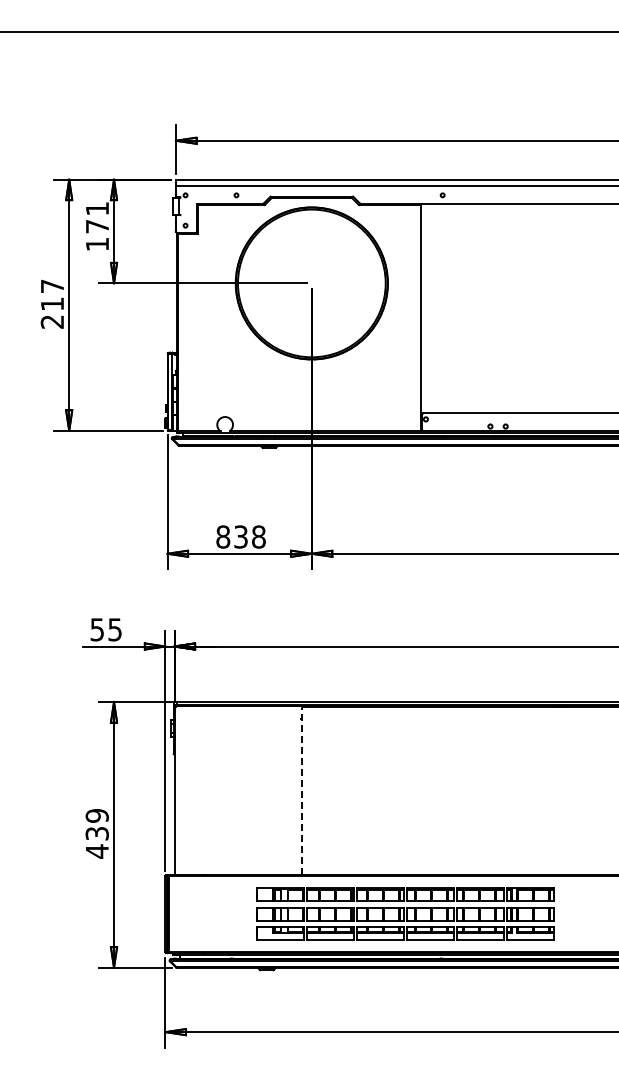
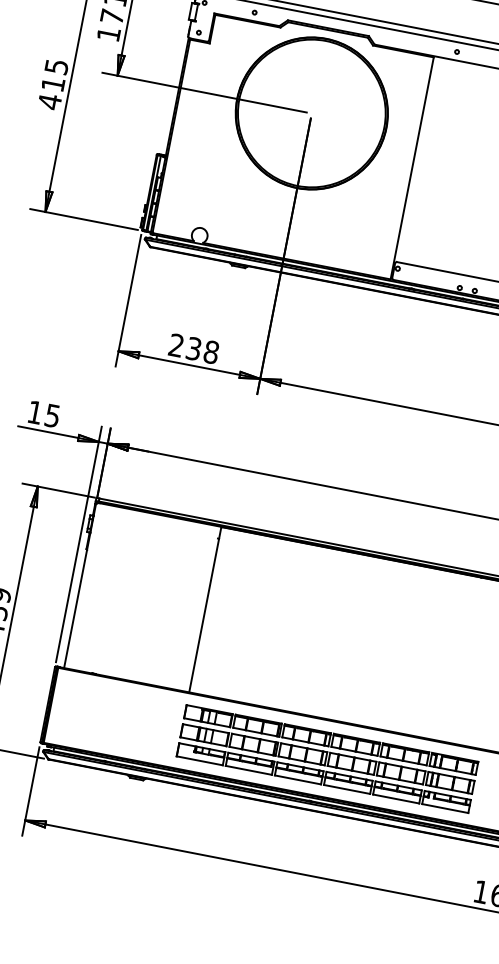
text: (52, 304) -> (53, 84), 217 -> 415
text: (223, 536) -> (176, 345), 838 -> 238
text: (96, 629) -> (34, 412), 55 -> 15
line: (301, 791) -> (204, 610), dashed -> solid
part: (405, 913) -> (327, 758), moved

